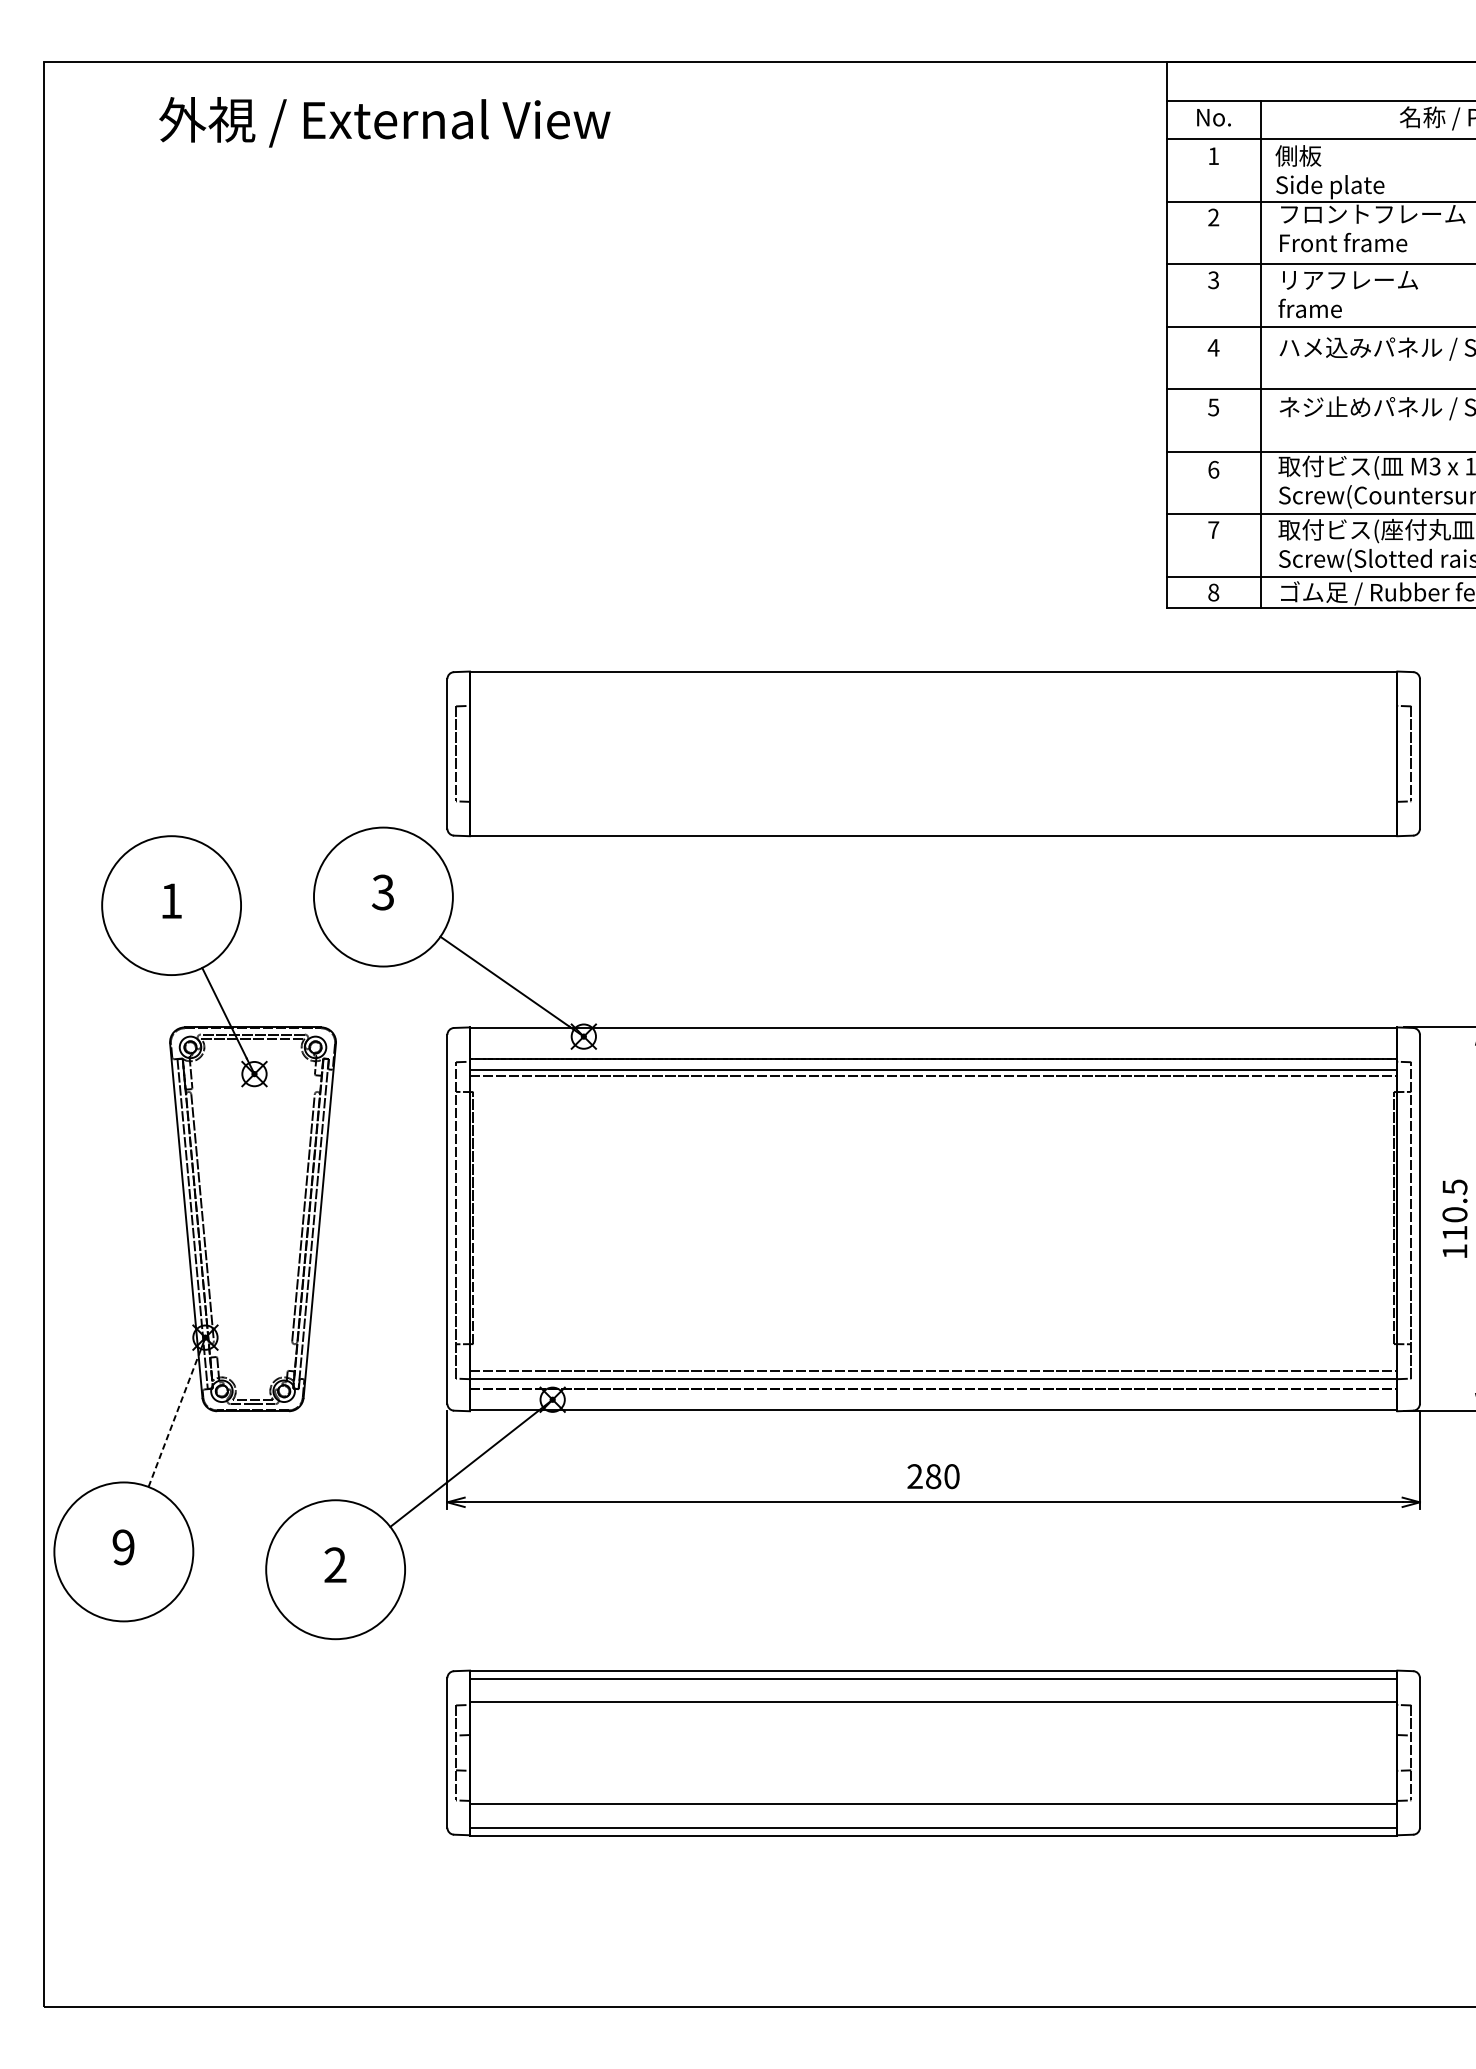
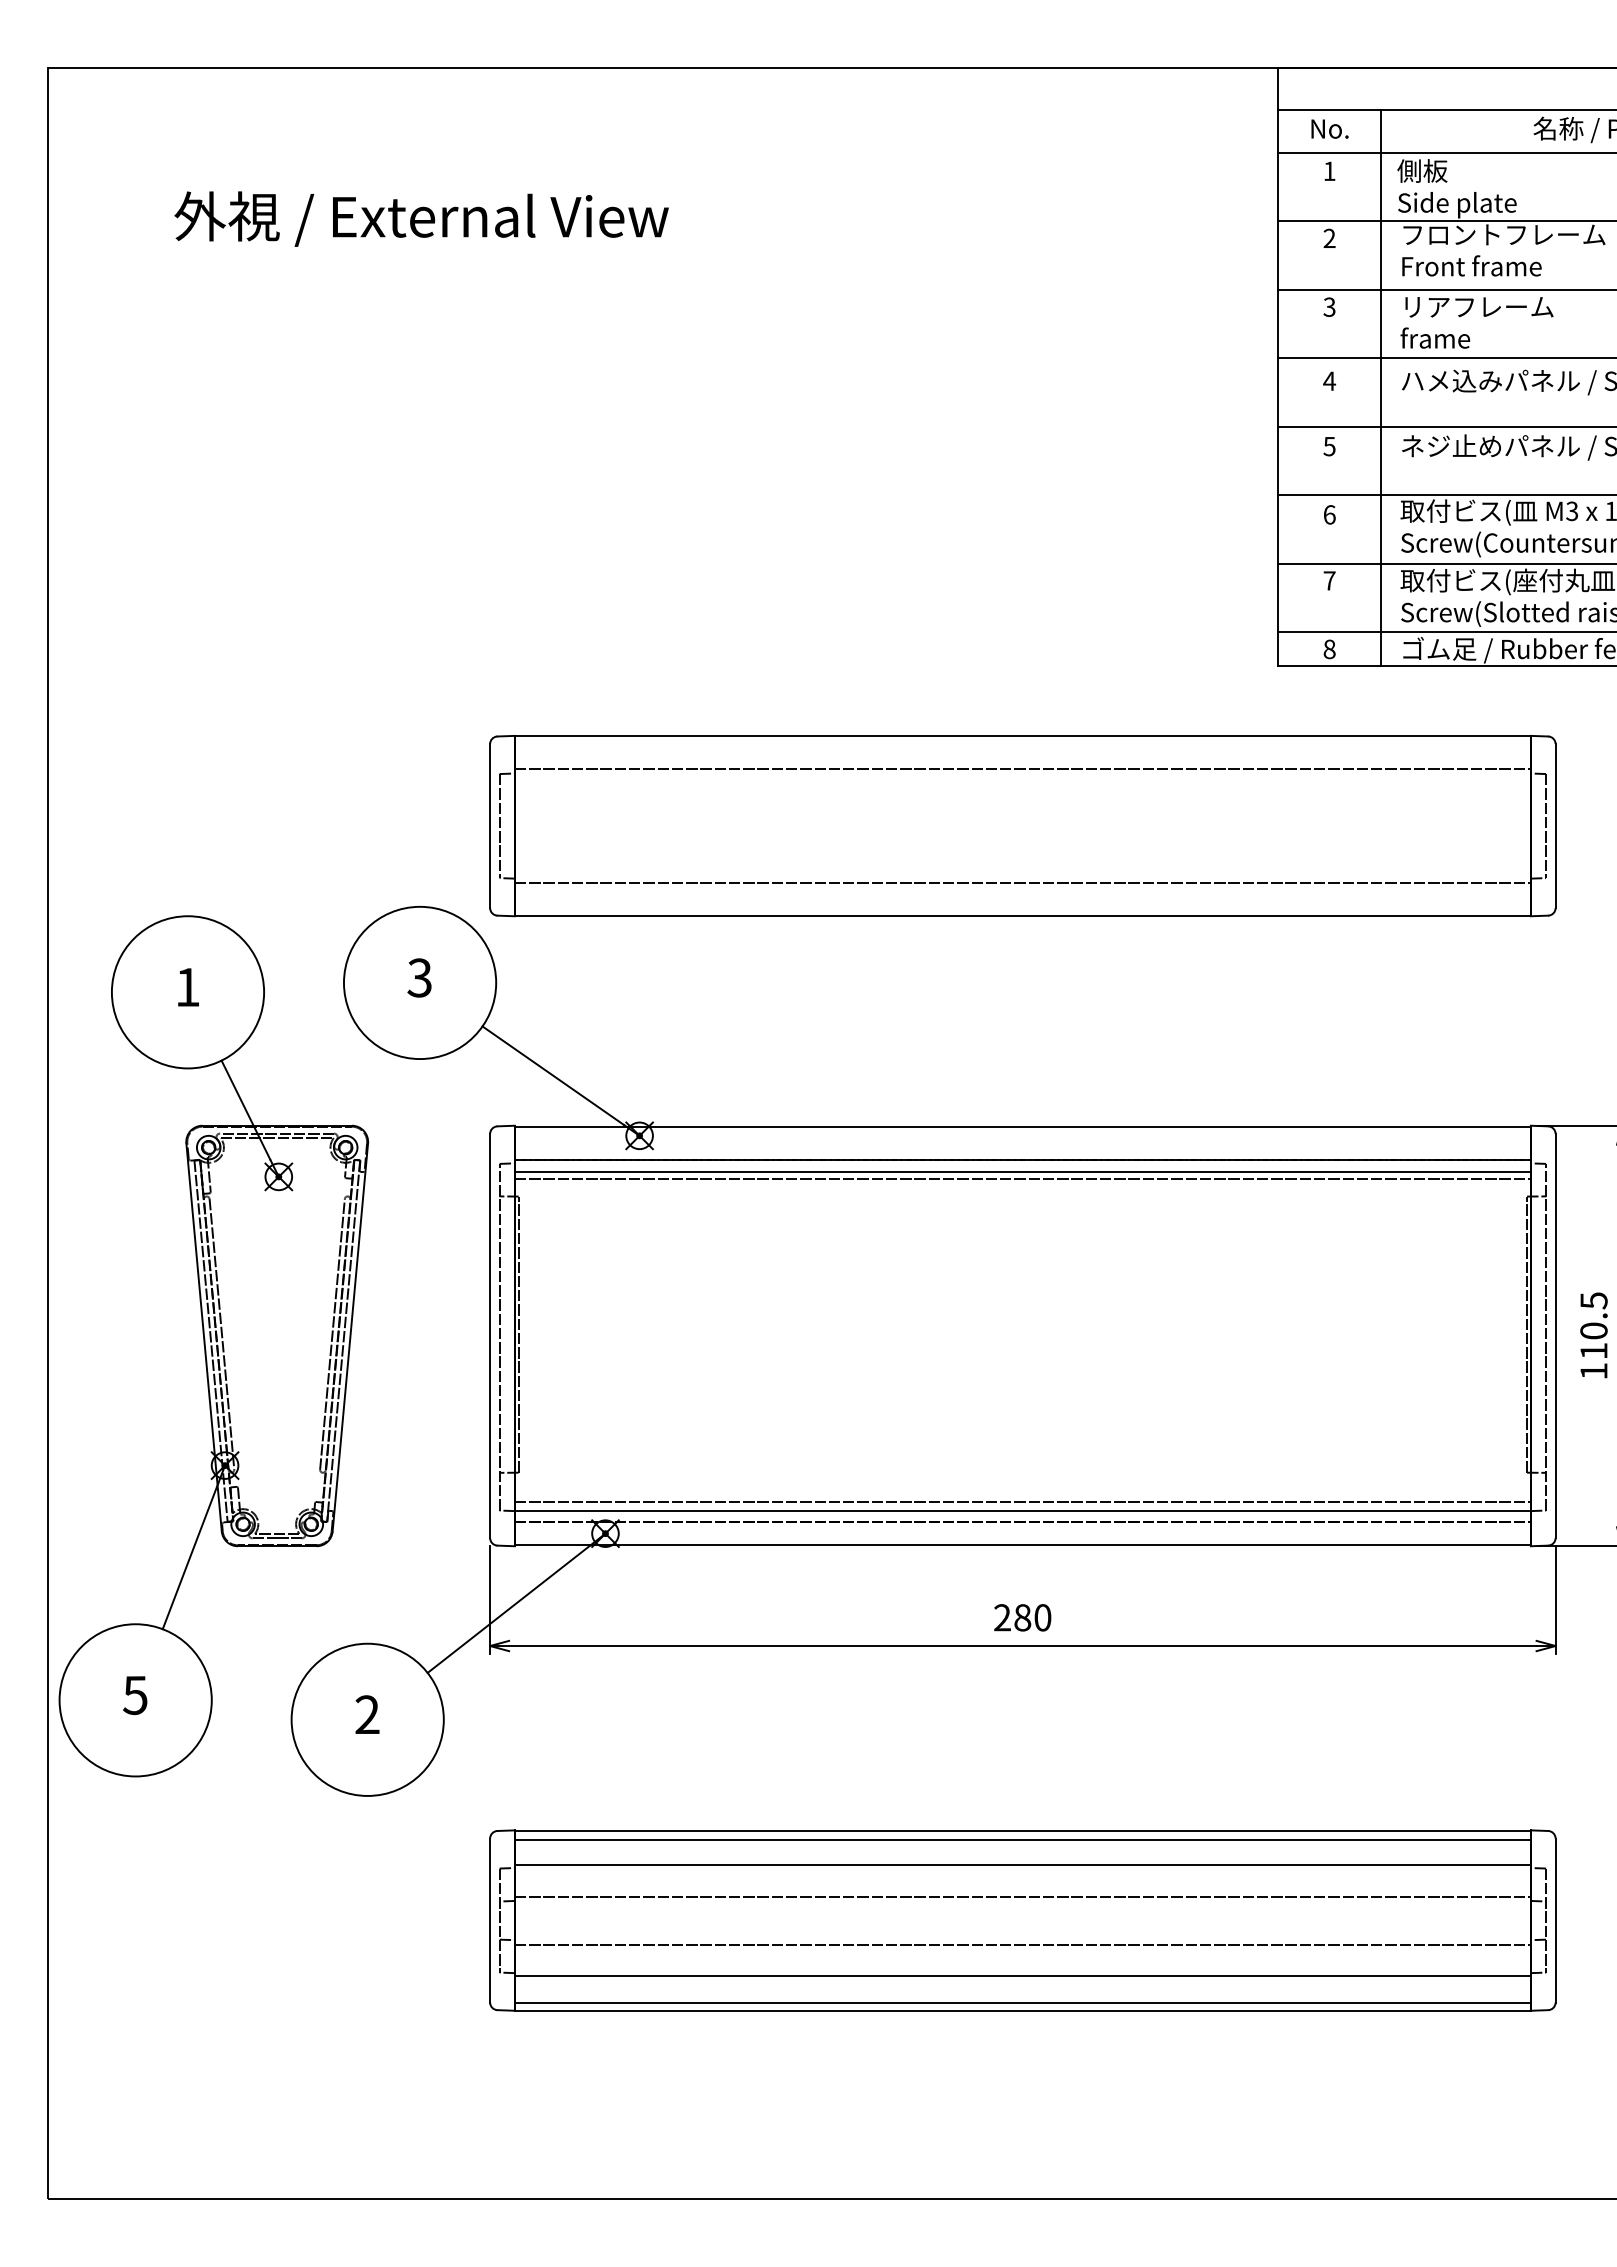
text: (384, 121) -> (421, 218), moved
line: (933, 701) -> (1022, 768), added
line: (933, 806) -> (1022, 883), added
line: (173, 1419) -> (190, 1555), dashed -> solid
text: (123, 1547) -> (135, 1695), 9 -> 5
line: (933, 1730) -> (1022, 1896), added
line: (933, 1775) -> (1022, 1945), added

